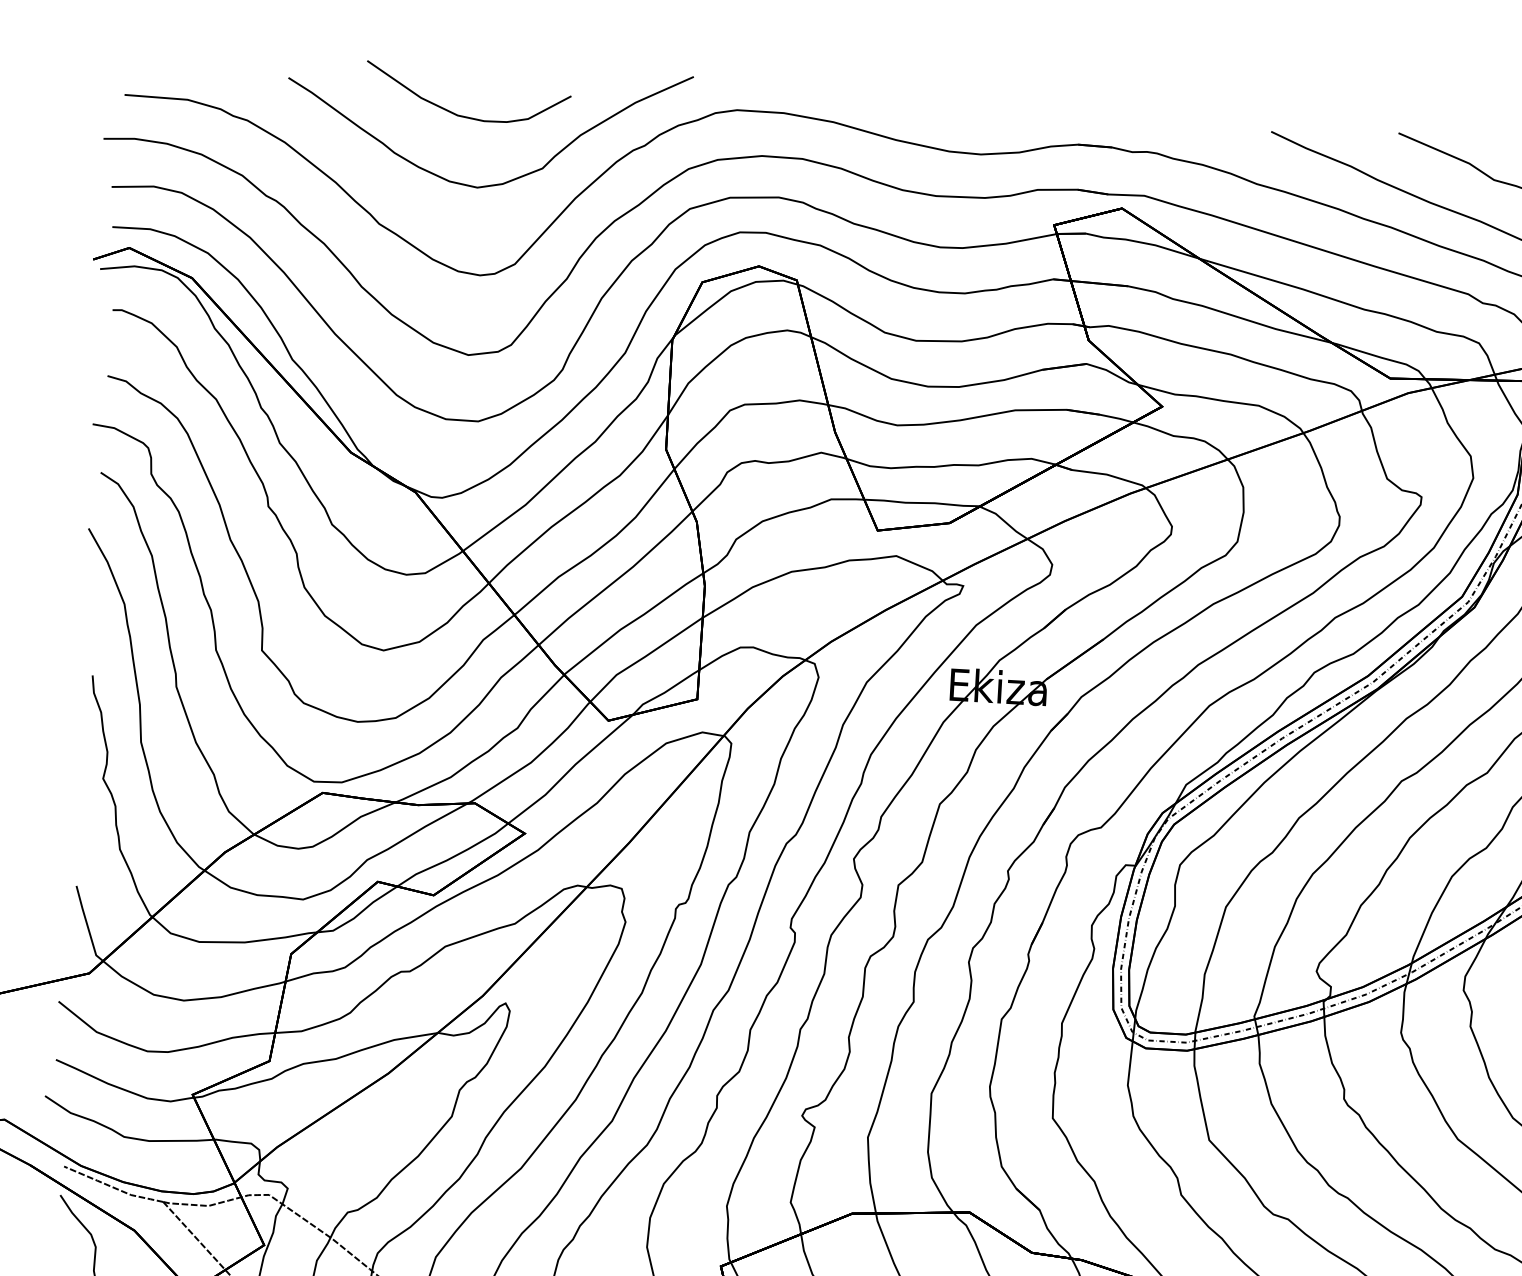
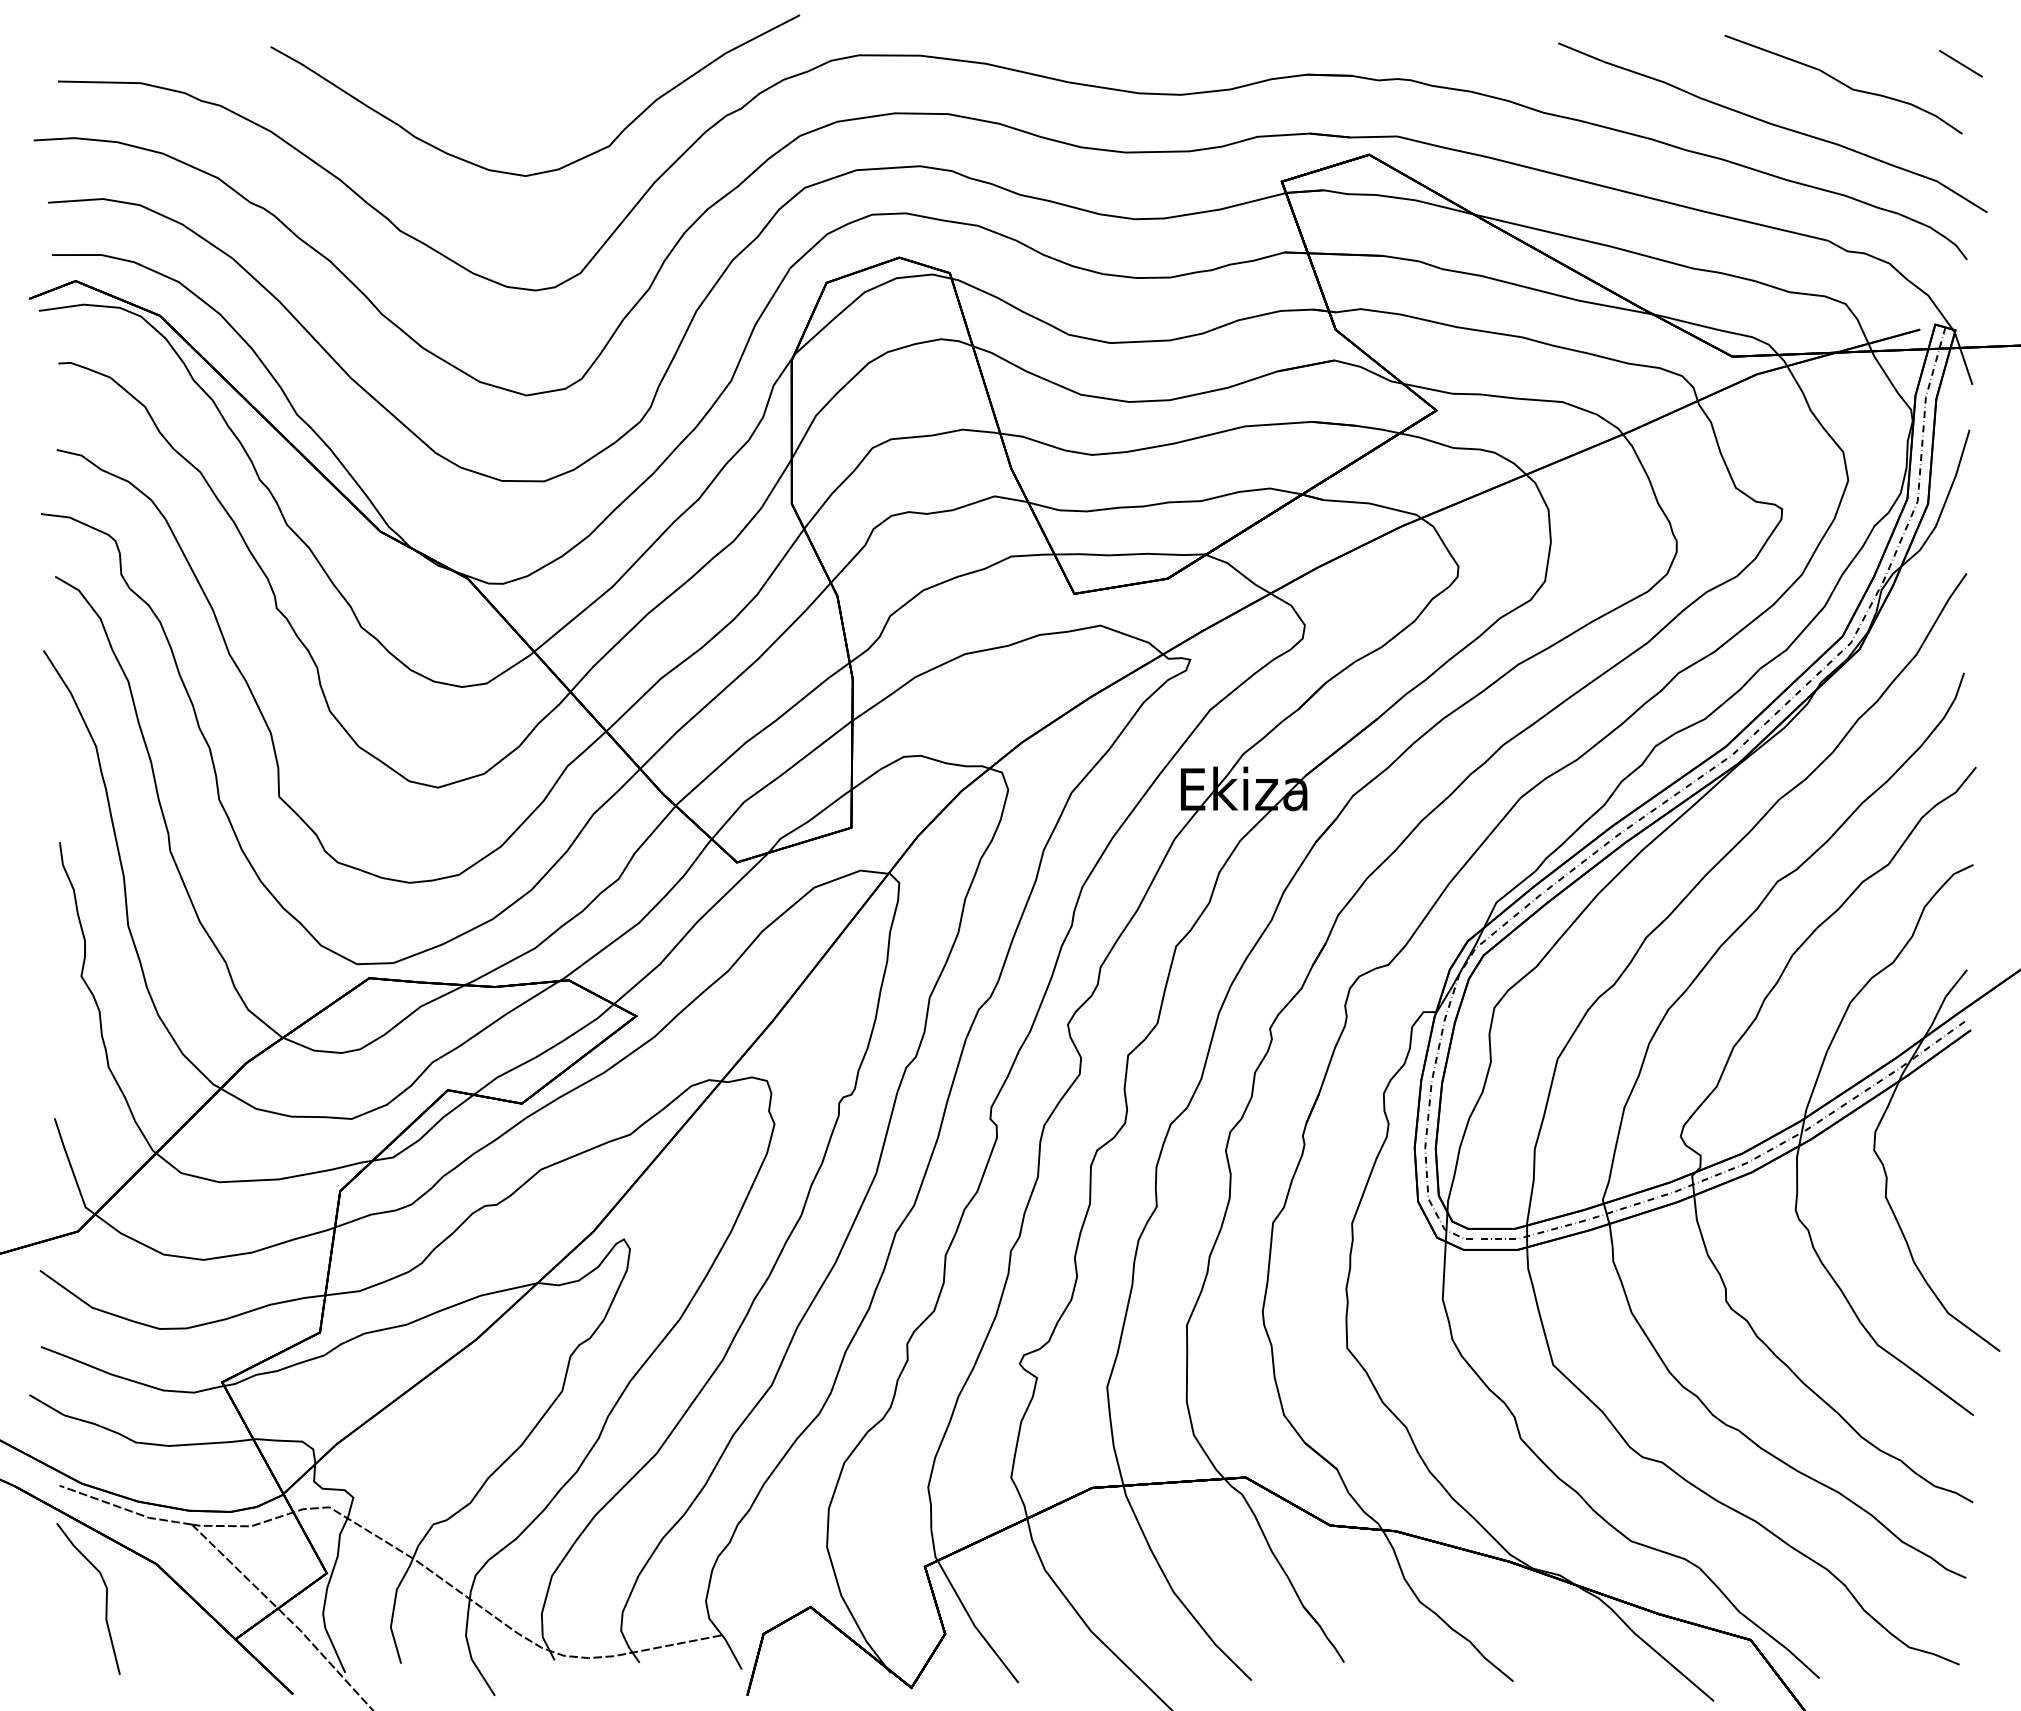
curve: (464, 116) -> (503, 83), removed

